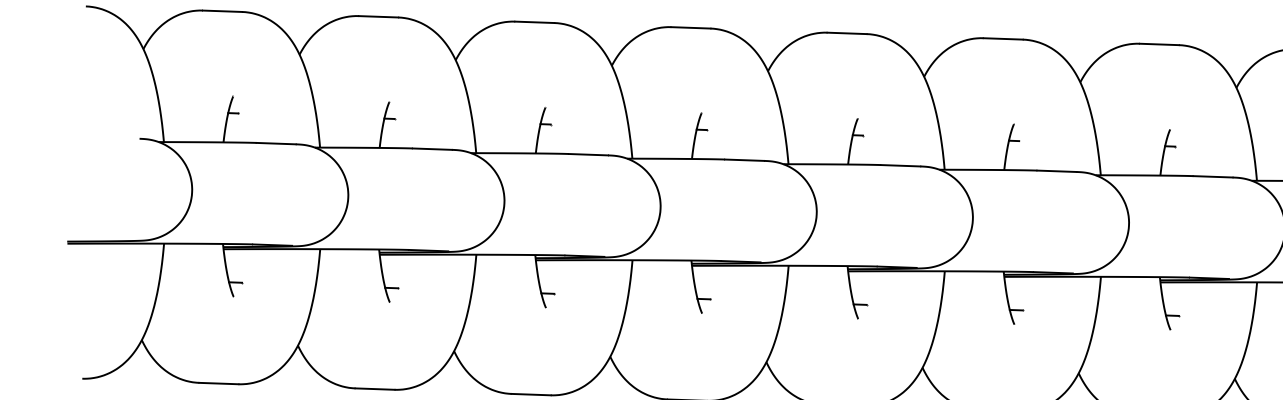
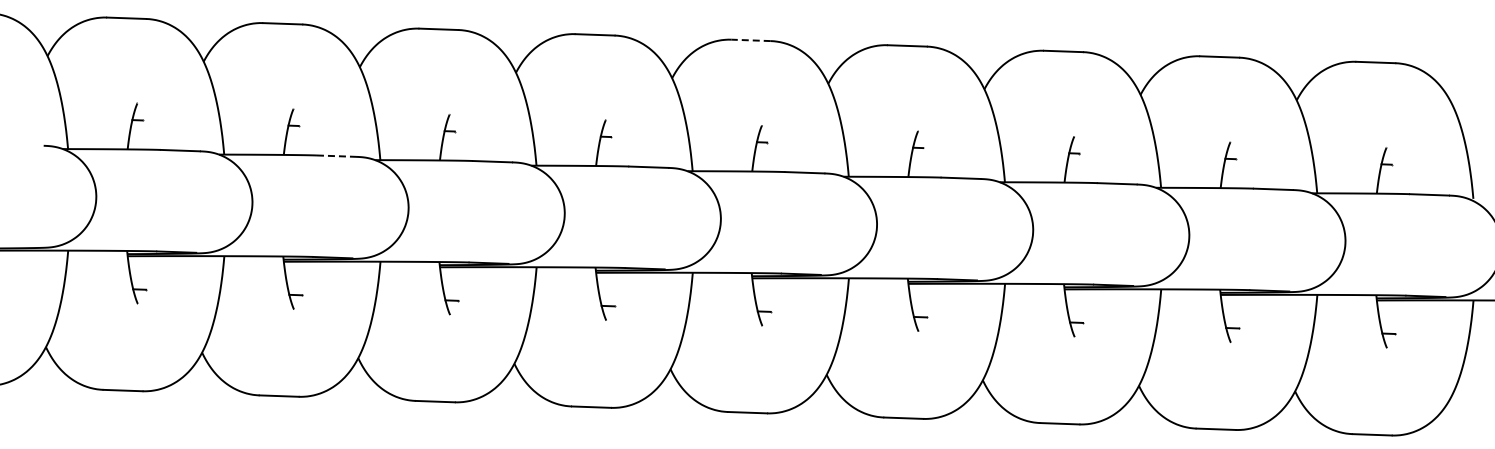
line: (847, 33) -> (751, 40), solid -> dashed
line: (432, 149) -> (336, 156), solid -> dashed

